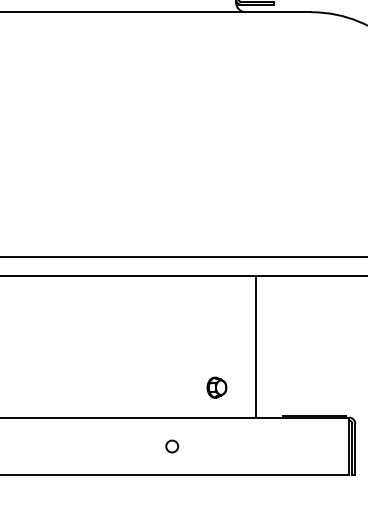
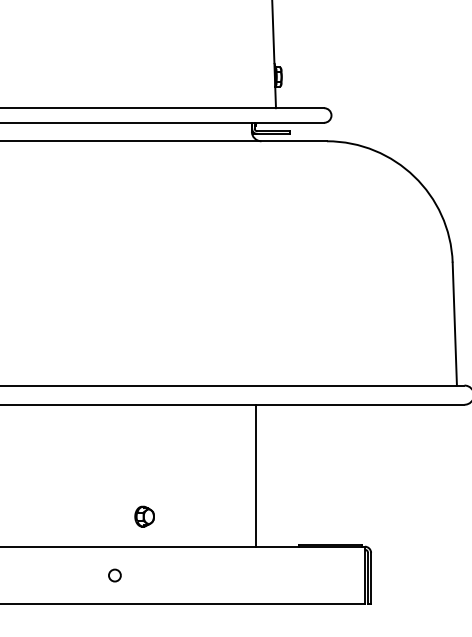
line: (256, 346) -> (256, 475), moved
part: (216, 387) -> (144, 516), moved
circle: (171, 446) -> (114, 575), moved

